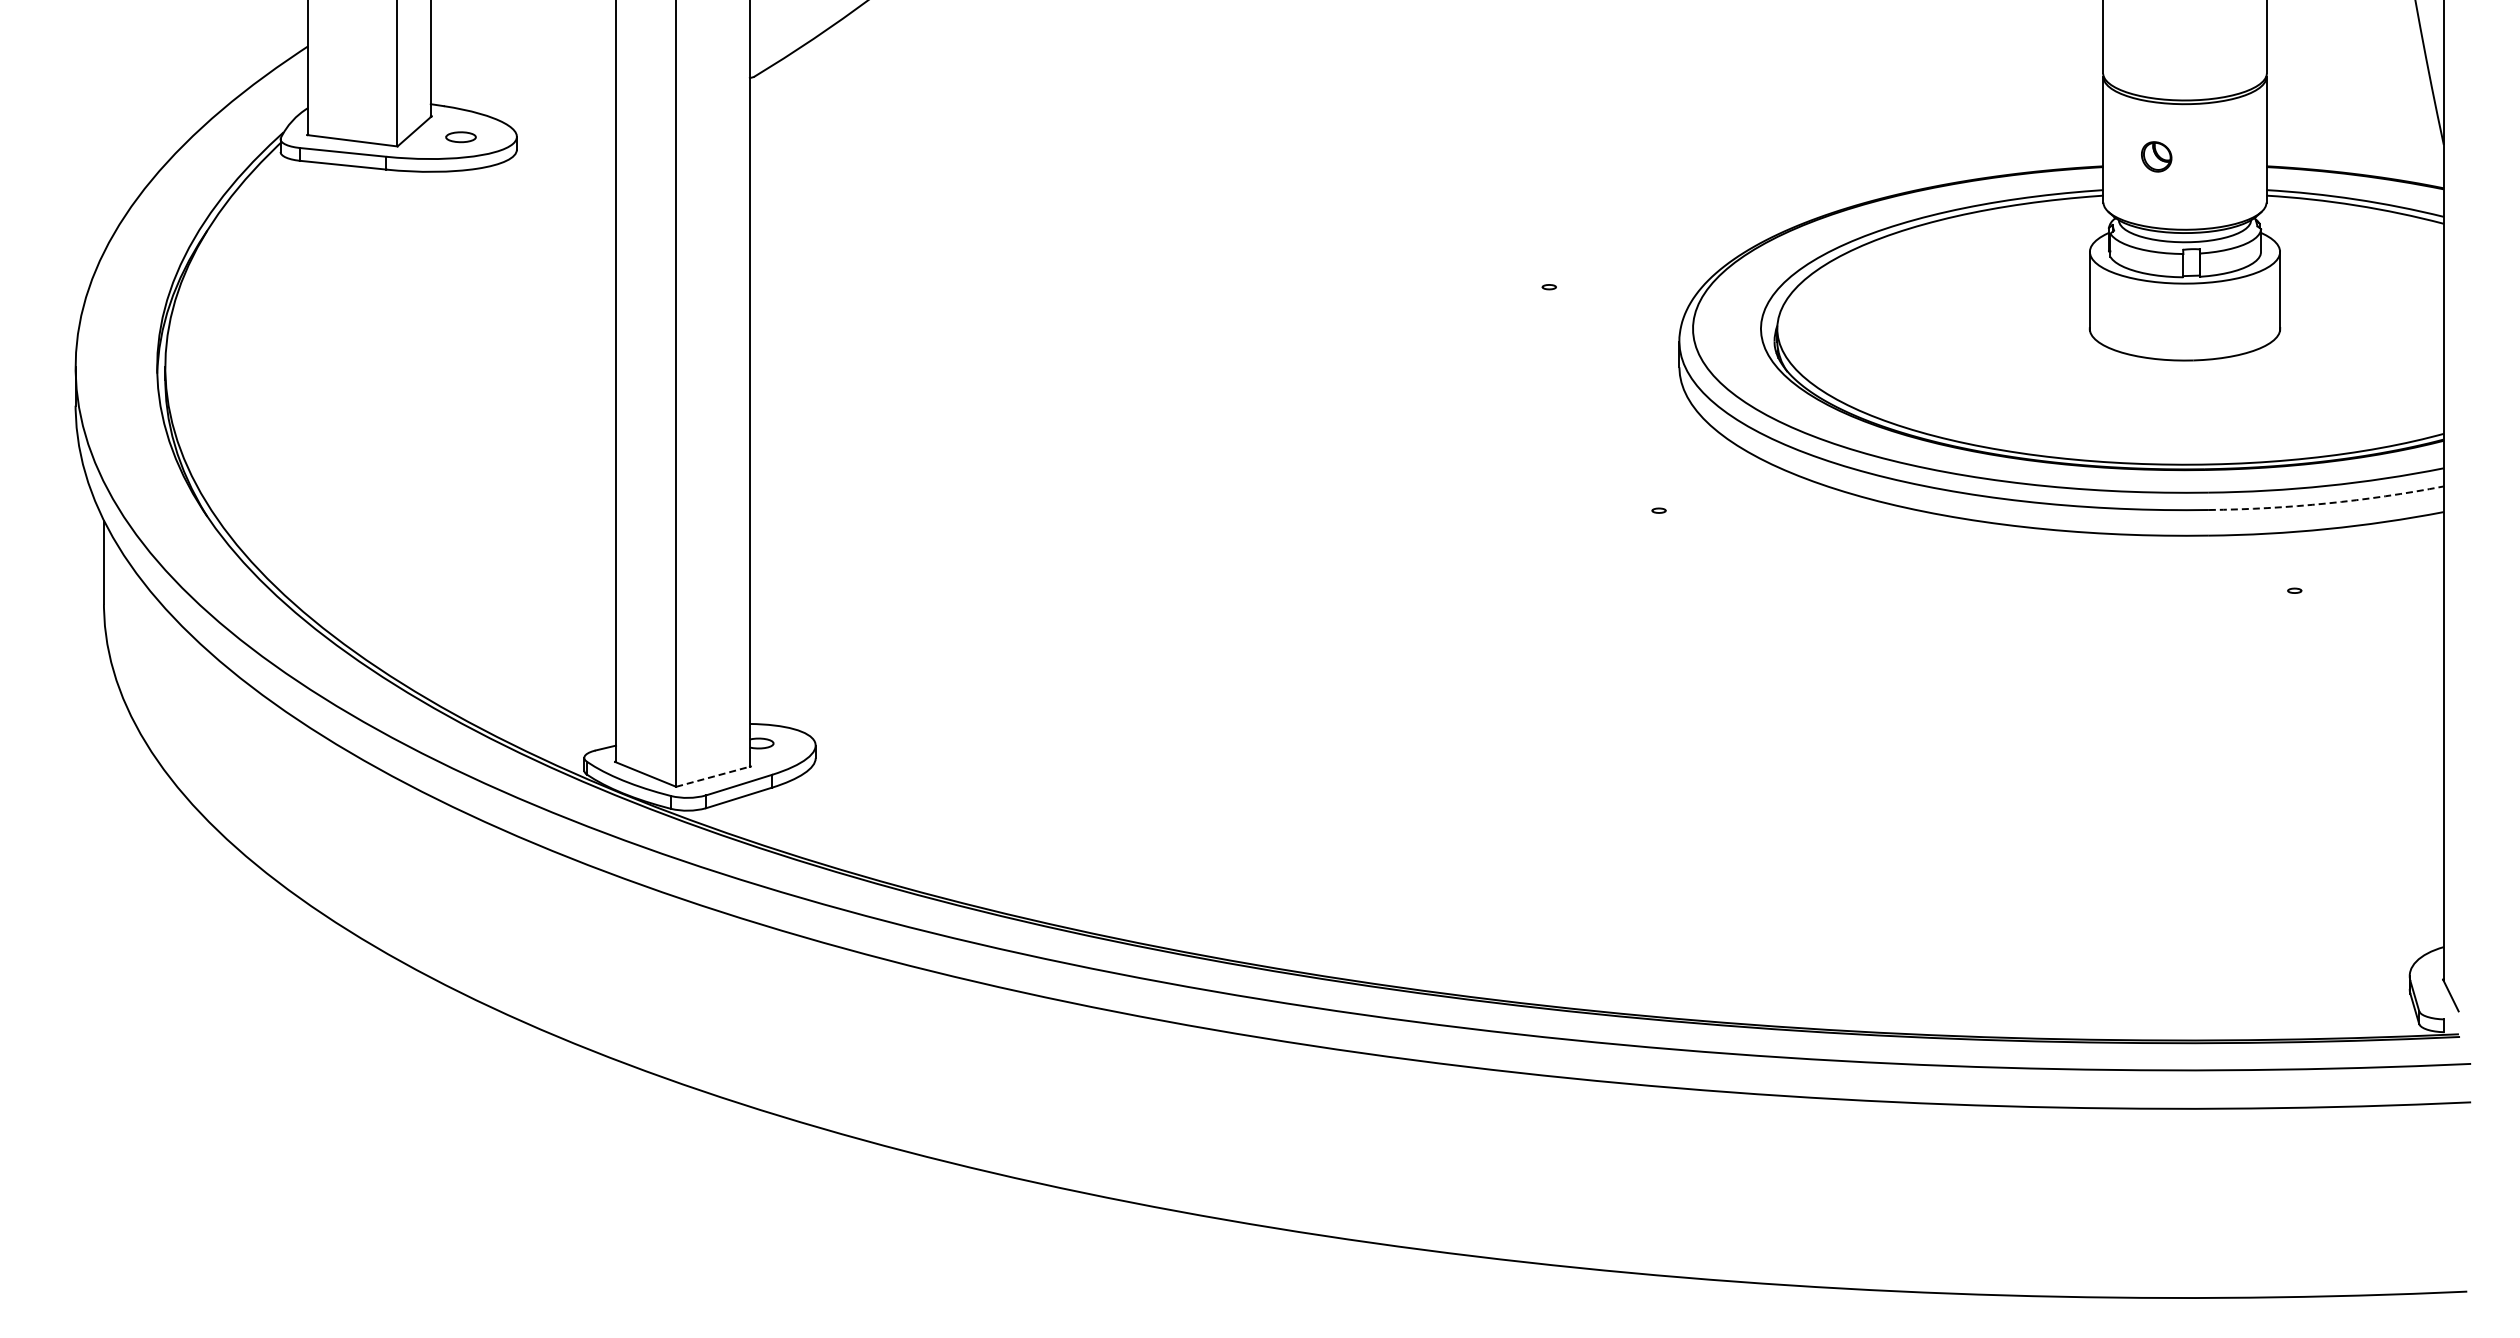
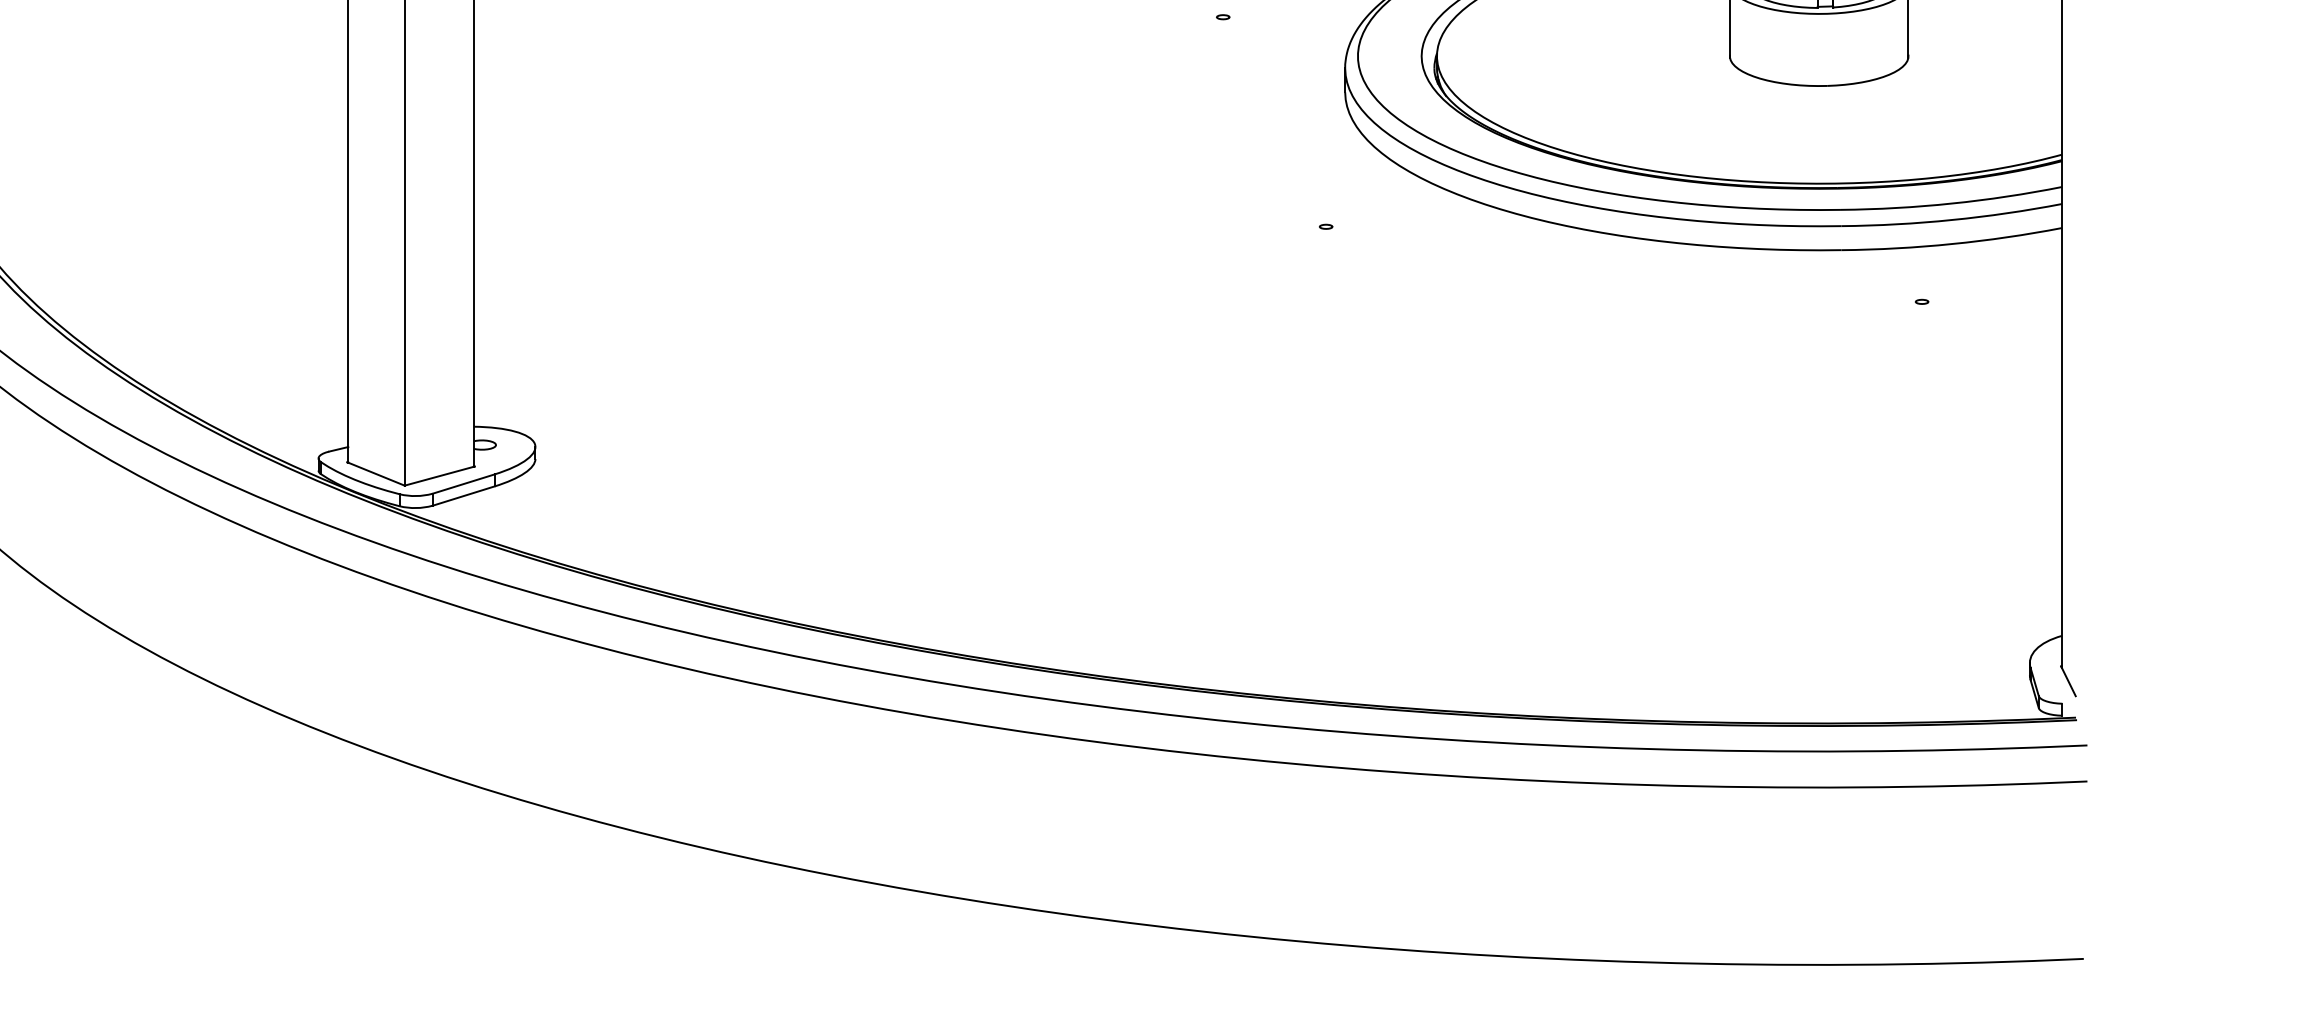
arc: (2326, 503) -> (1951, 220), dashed -> solid
line: (713, 776) -> (439, 475), dashed -> solid

